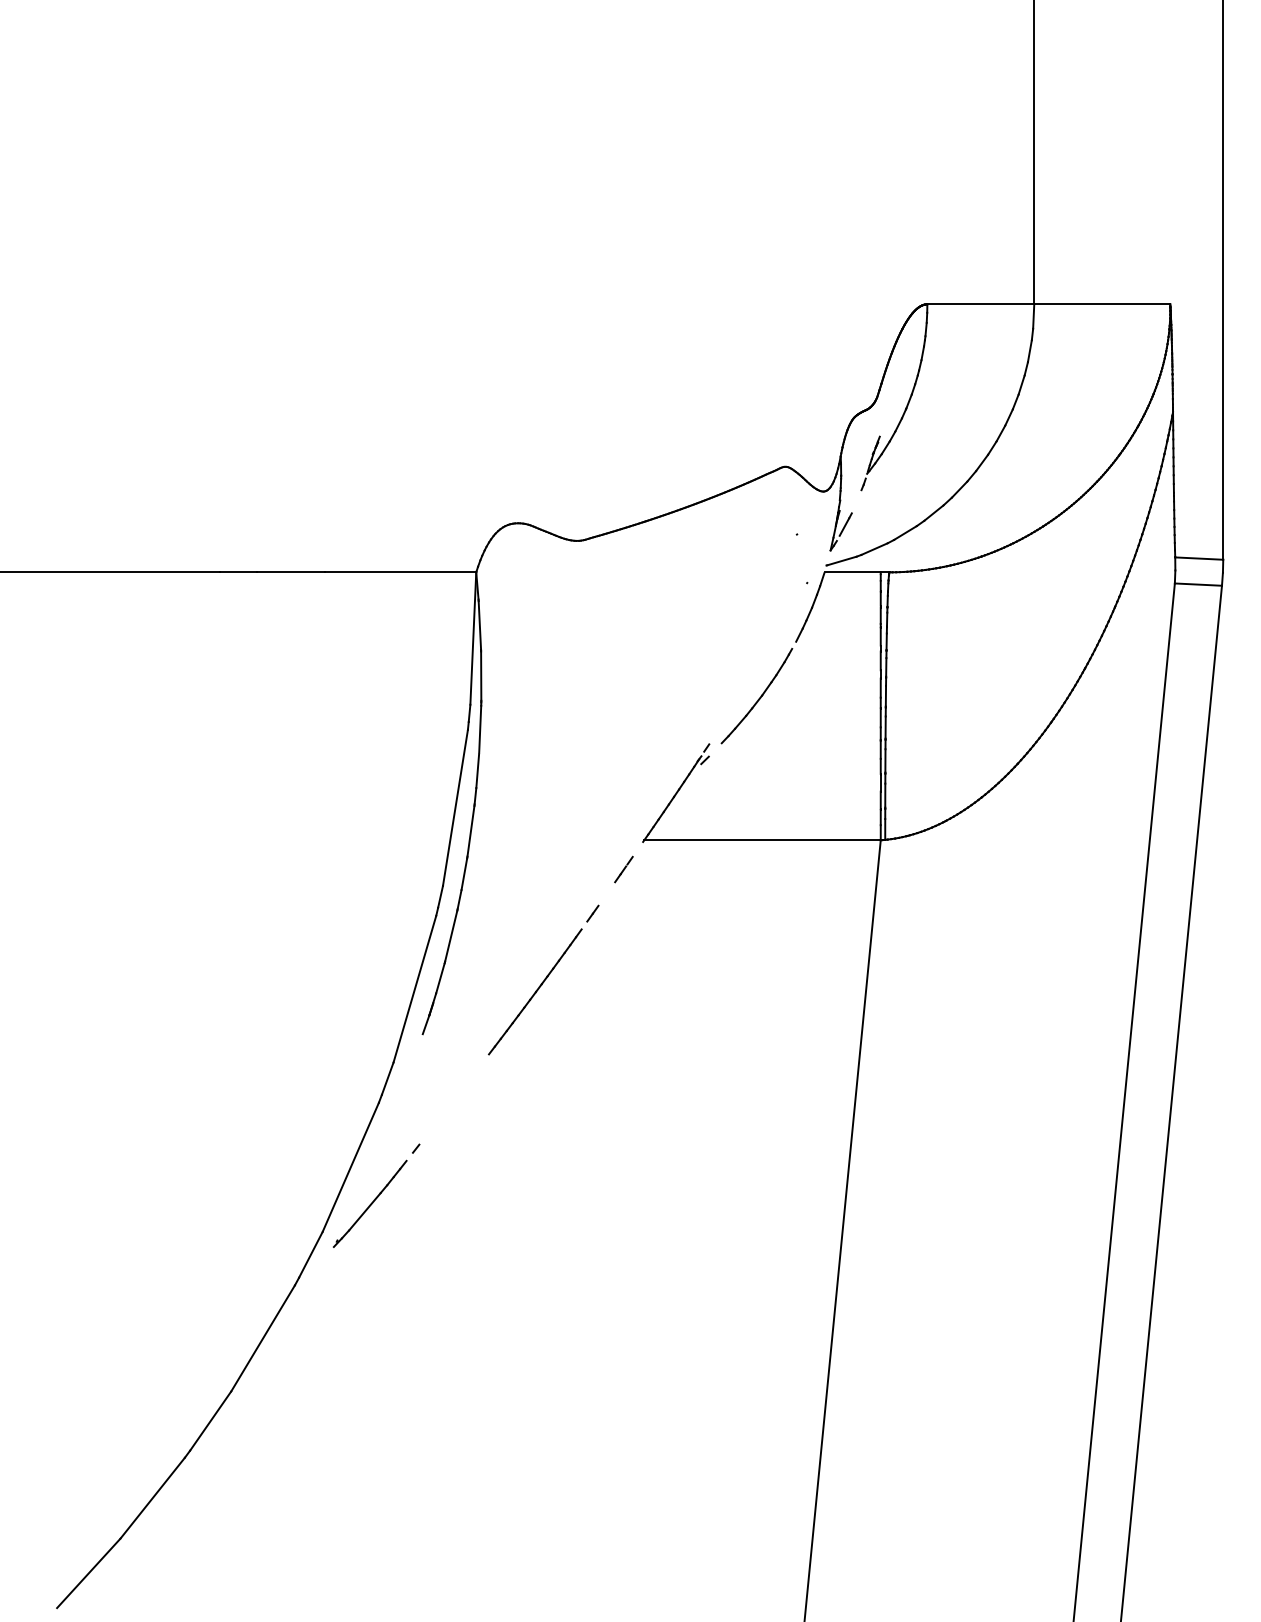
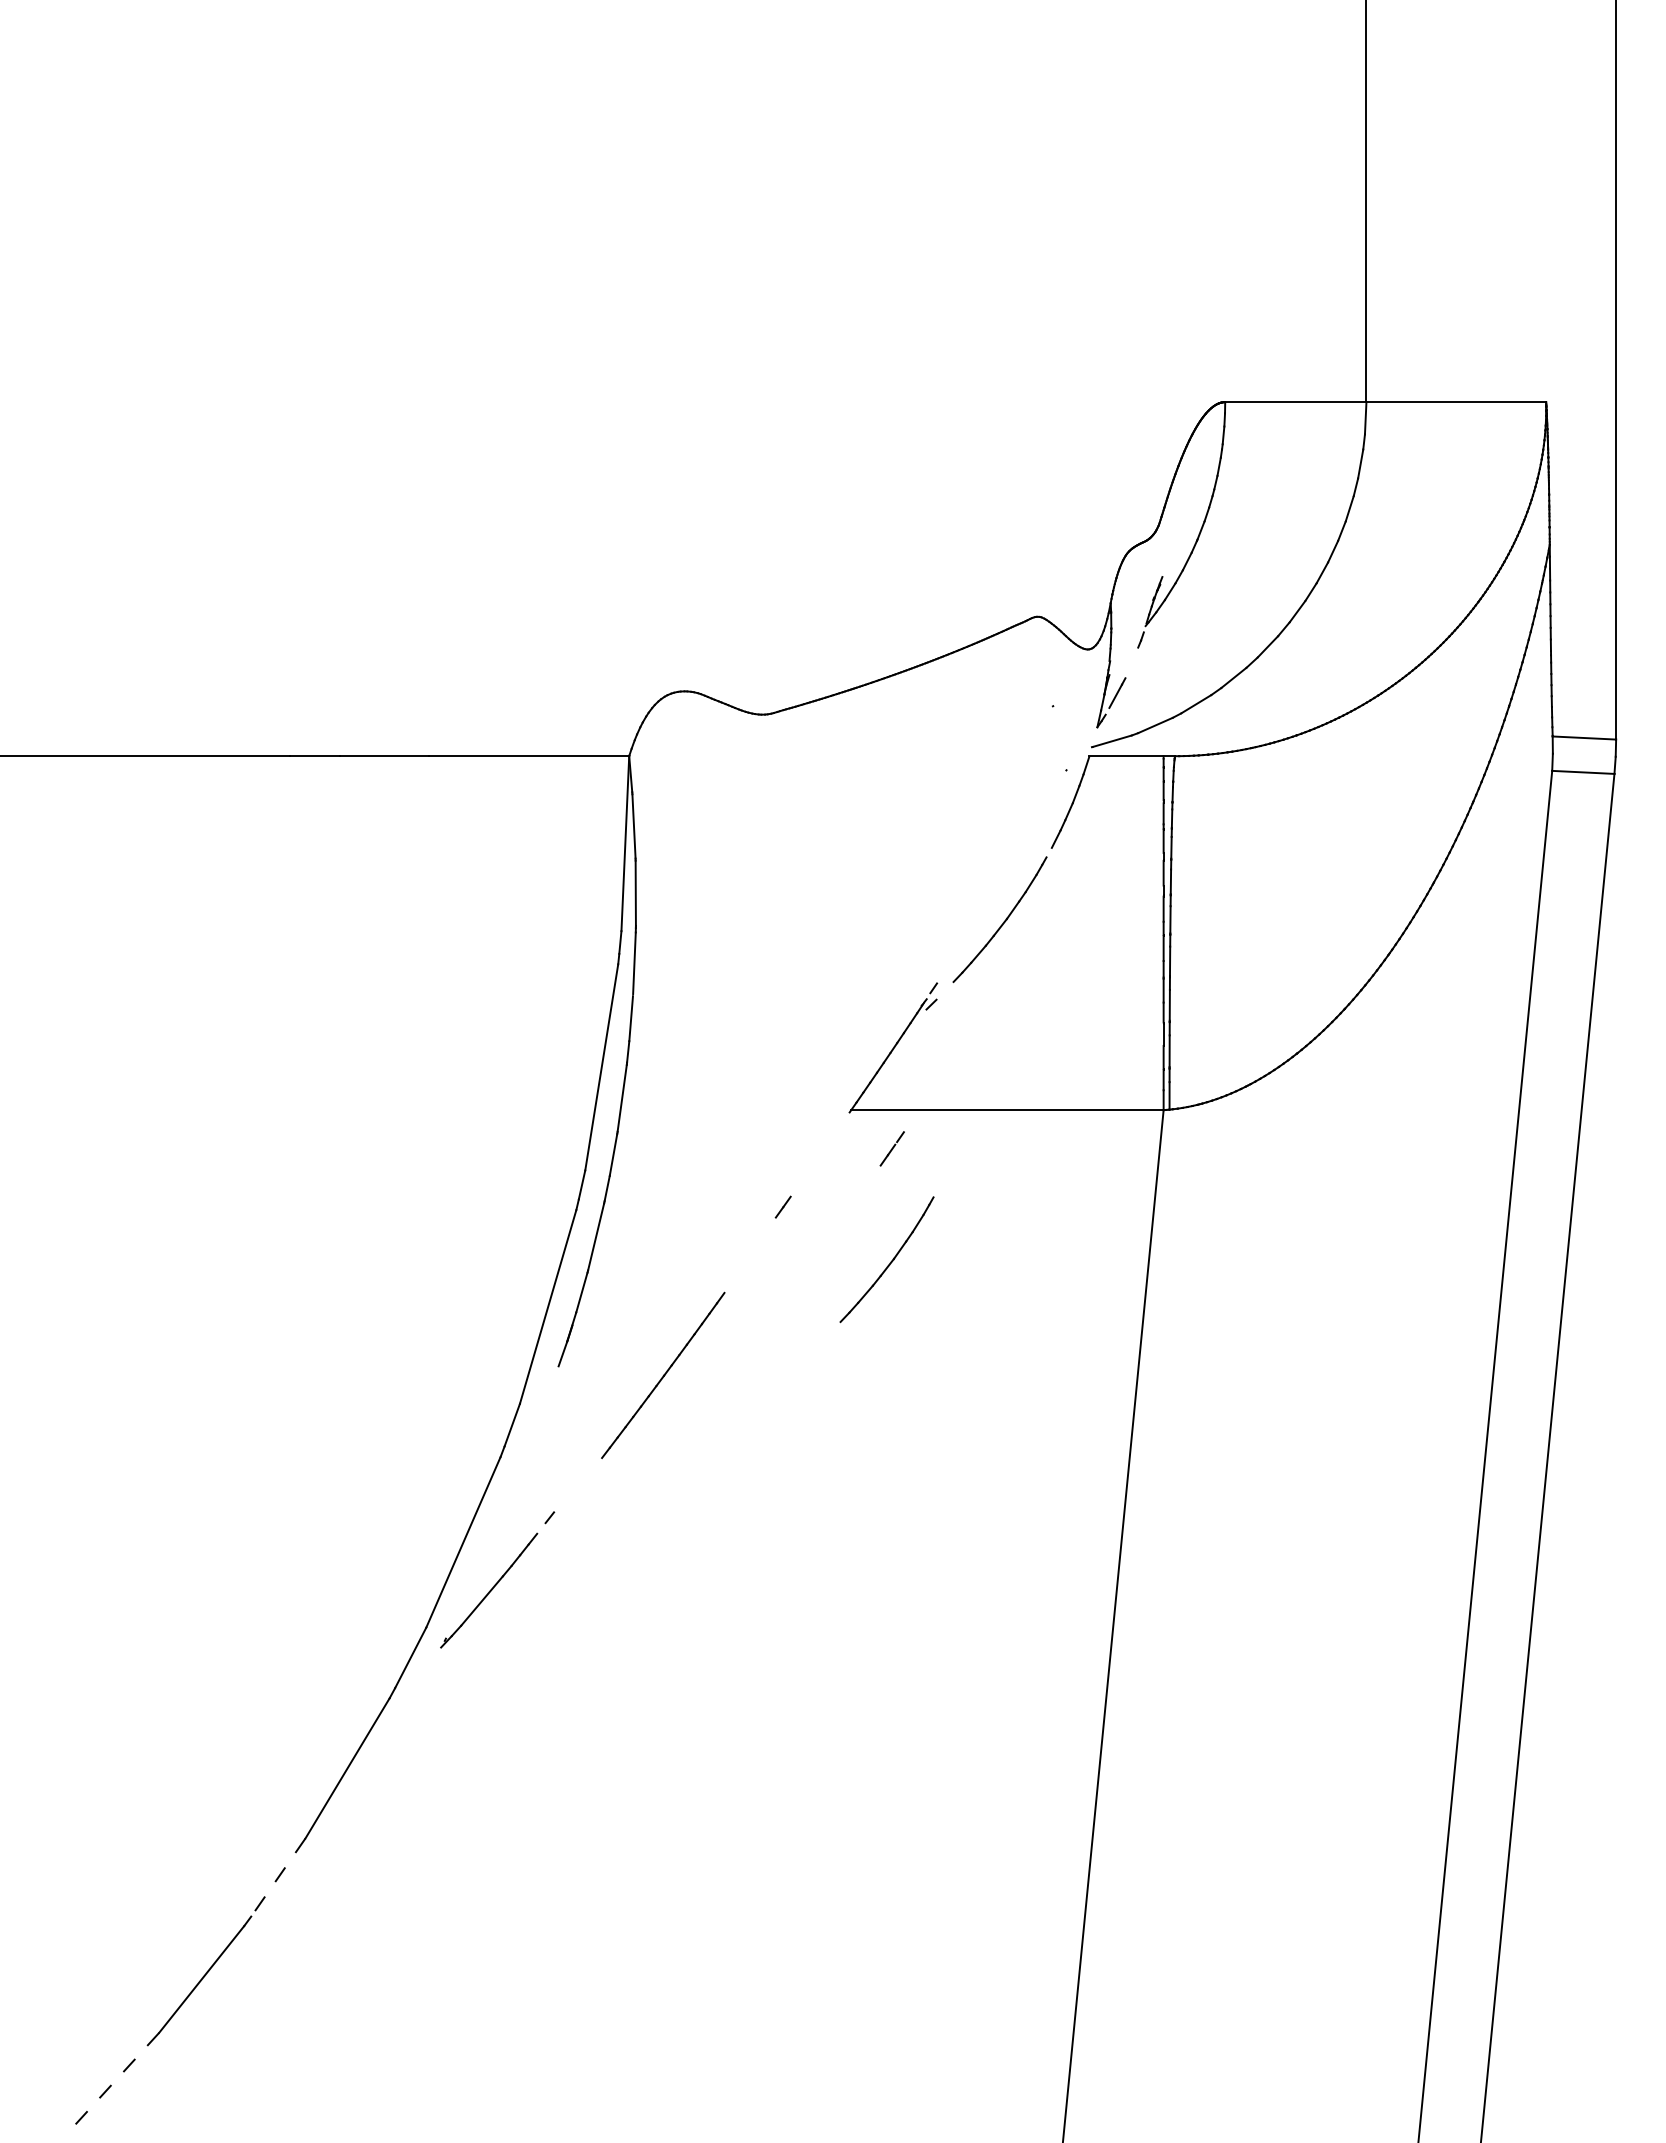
line: (623, 869) -> (891, 1148), moved
part: (670, 953) -> (886, 1259), added
line: (535, 991) -> (663, 1375), moved
line: (210, 1421) -> (278, 1877), solid -> dashed
line: (88, 1573) -> (116, 2079), solid -> dashed

